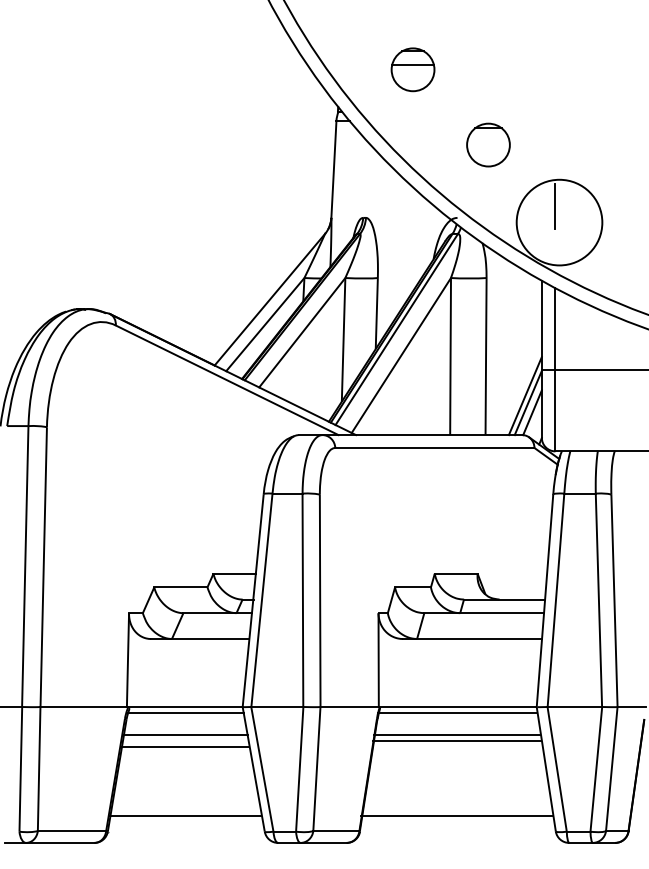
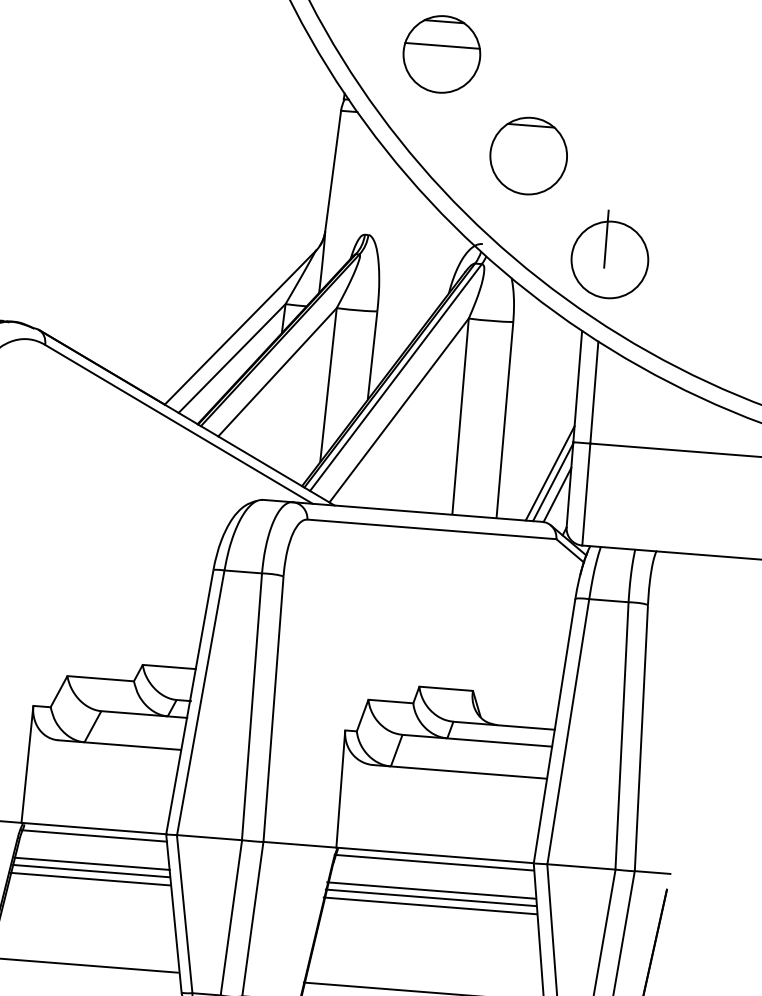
part: (412, 69) -> (441, 54), size x1.43
part: (488, 144) -> (528, 155), size x1.43
circle: (559, 222) -> (609, 259), size x0.71
line: (185, 740) -> (91, 870), added
line: (456, 747) -> (429, 905), added

